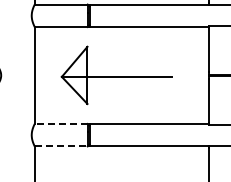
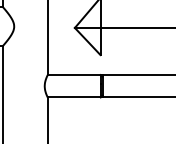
line: (60, 124) -> (73, 75), dashed -> solid
line: (61, 146) -> (74, 97), dashed -> solid

